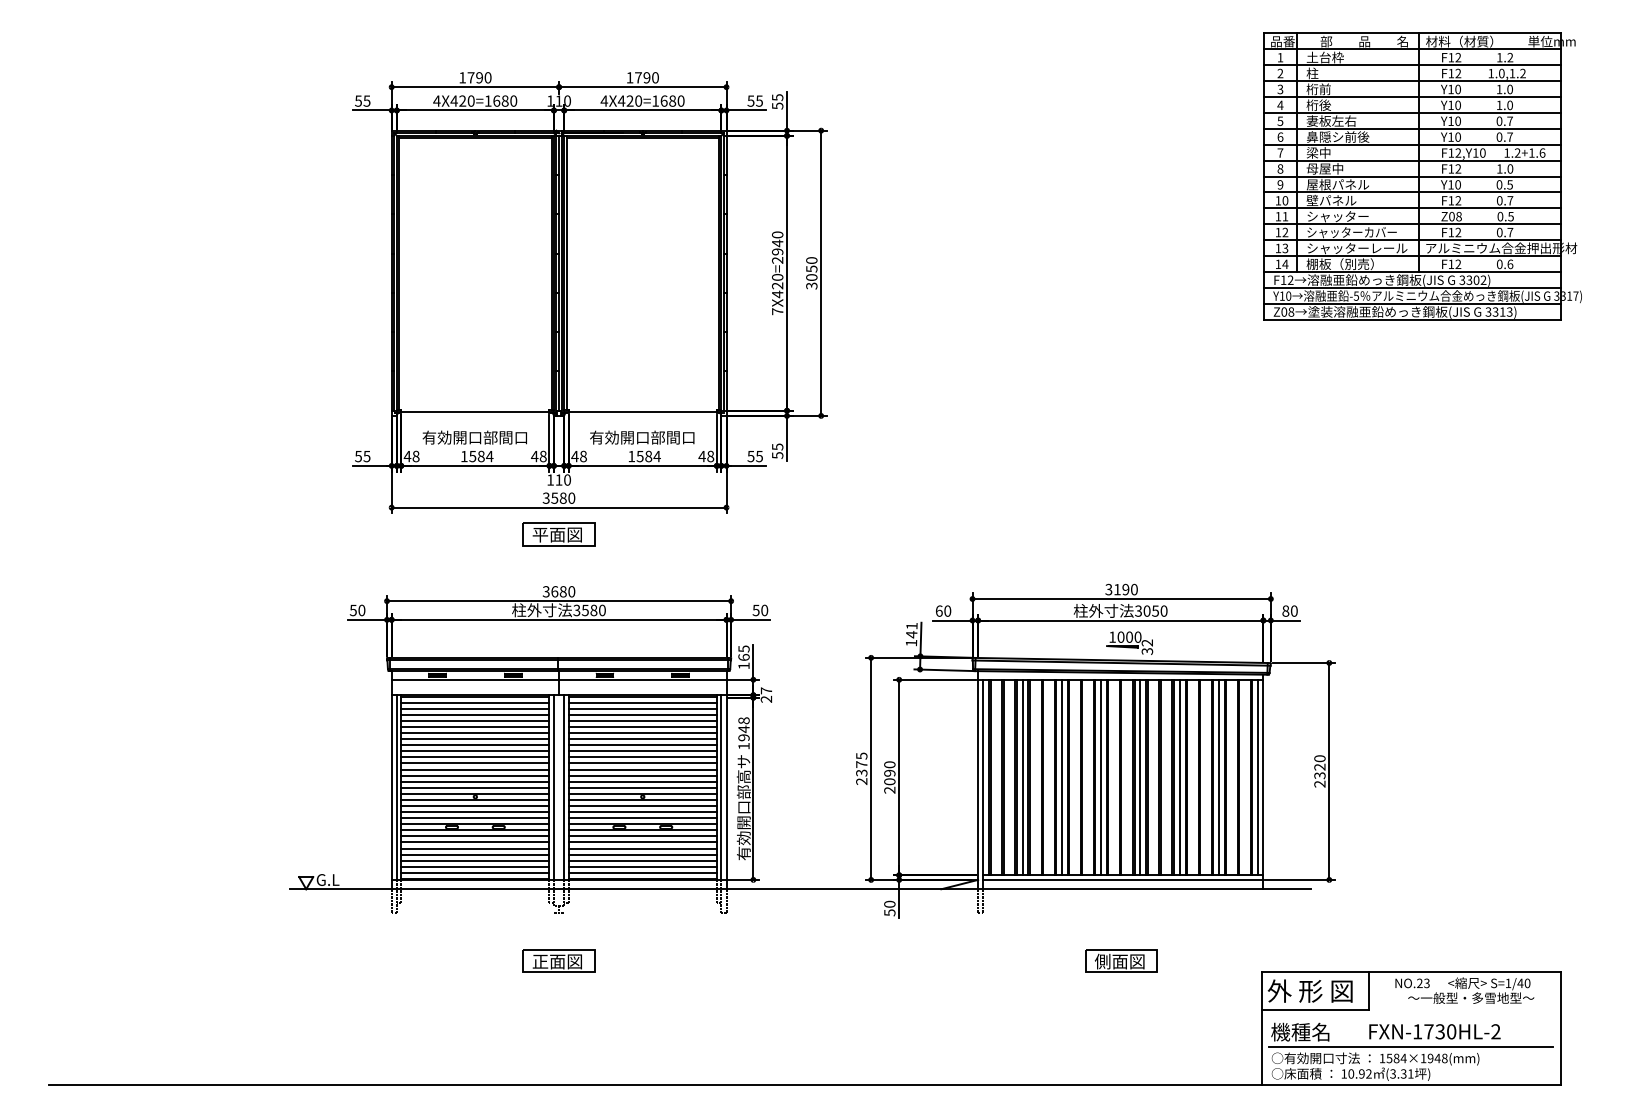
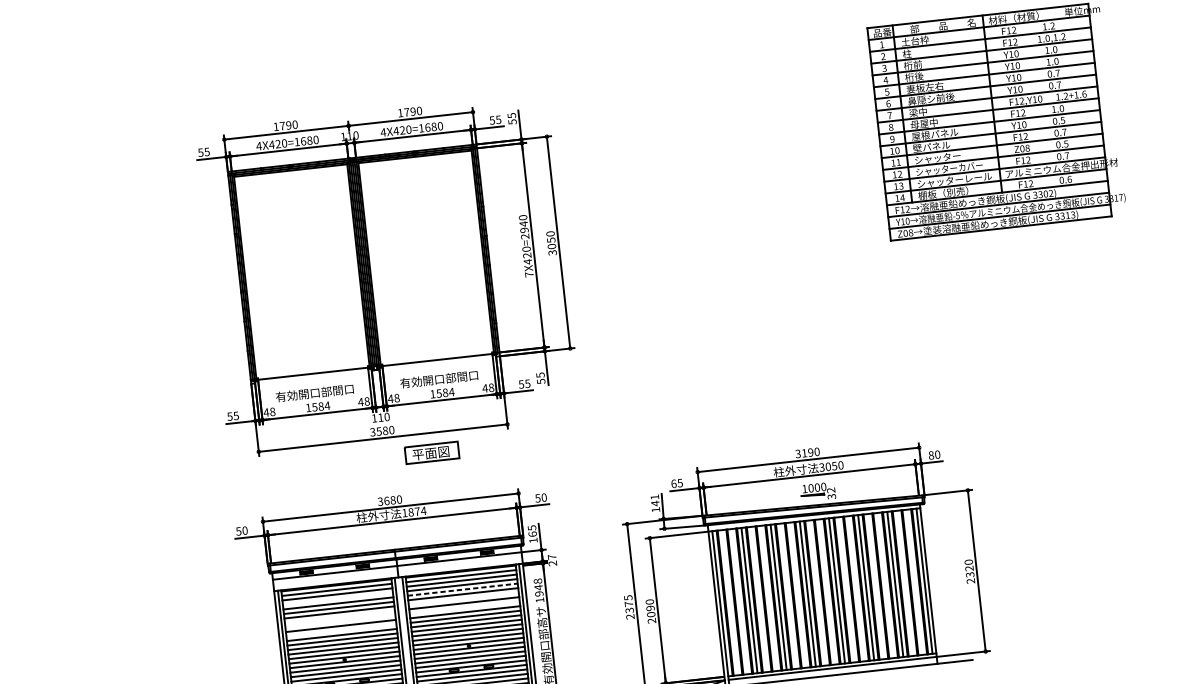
part: (558, 534) -> (431, 452), moved
text: (589, 610) -> (414, 512), 3580 -> 1874
text: (947, 610) -> (680, 482), 60 -> 65
line: (475, 714) -> (338, 598), removed
line: (643, 720) -> (463, 589), solid -> dashed
line: (642, 733) -> (463, 599), removed
line: (475, 739) -> (340, 617), removed
line: (475, 745) -> (340, 621), removed
line: (642, 745) -> (464, 607), removed
line: (475, 757) -> (341, 630), removed

